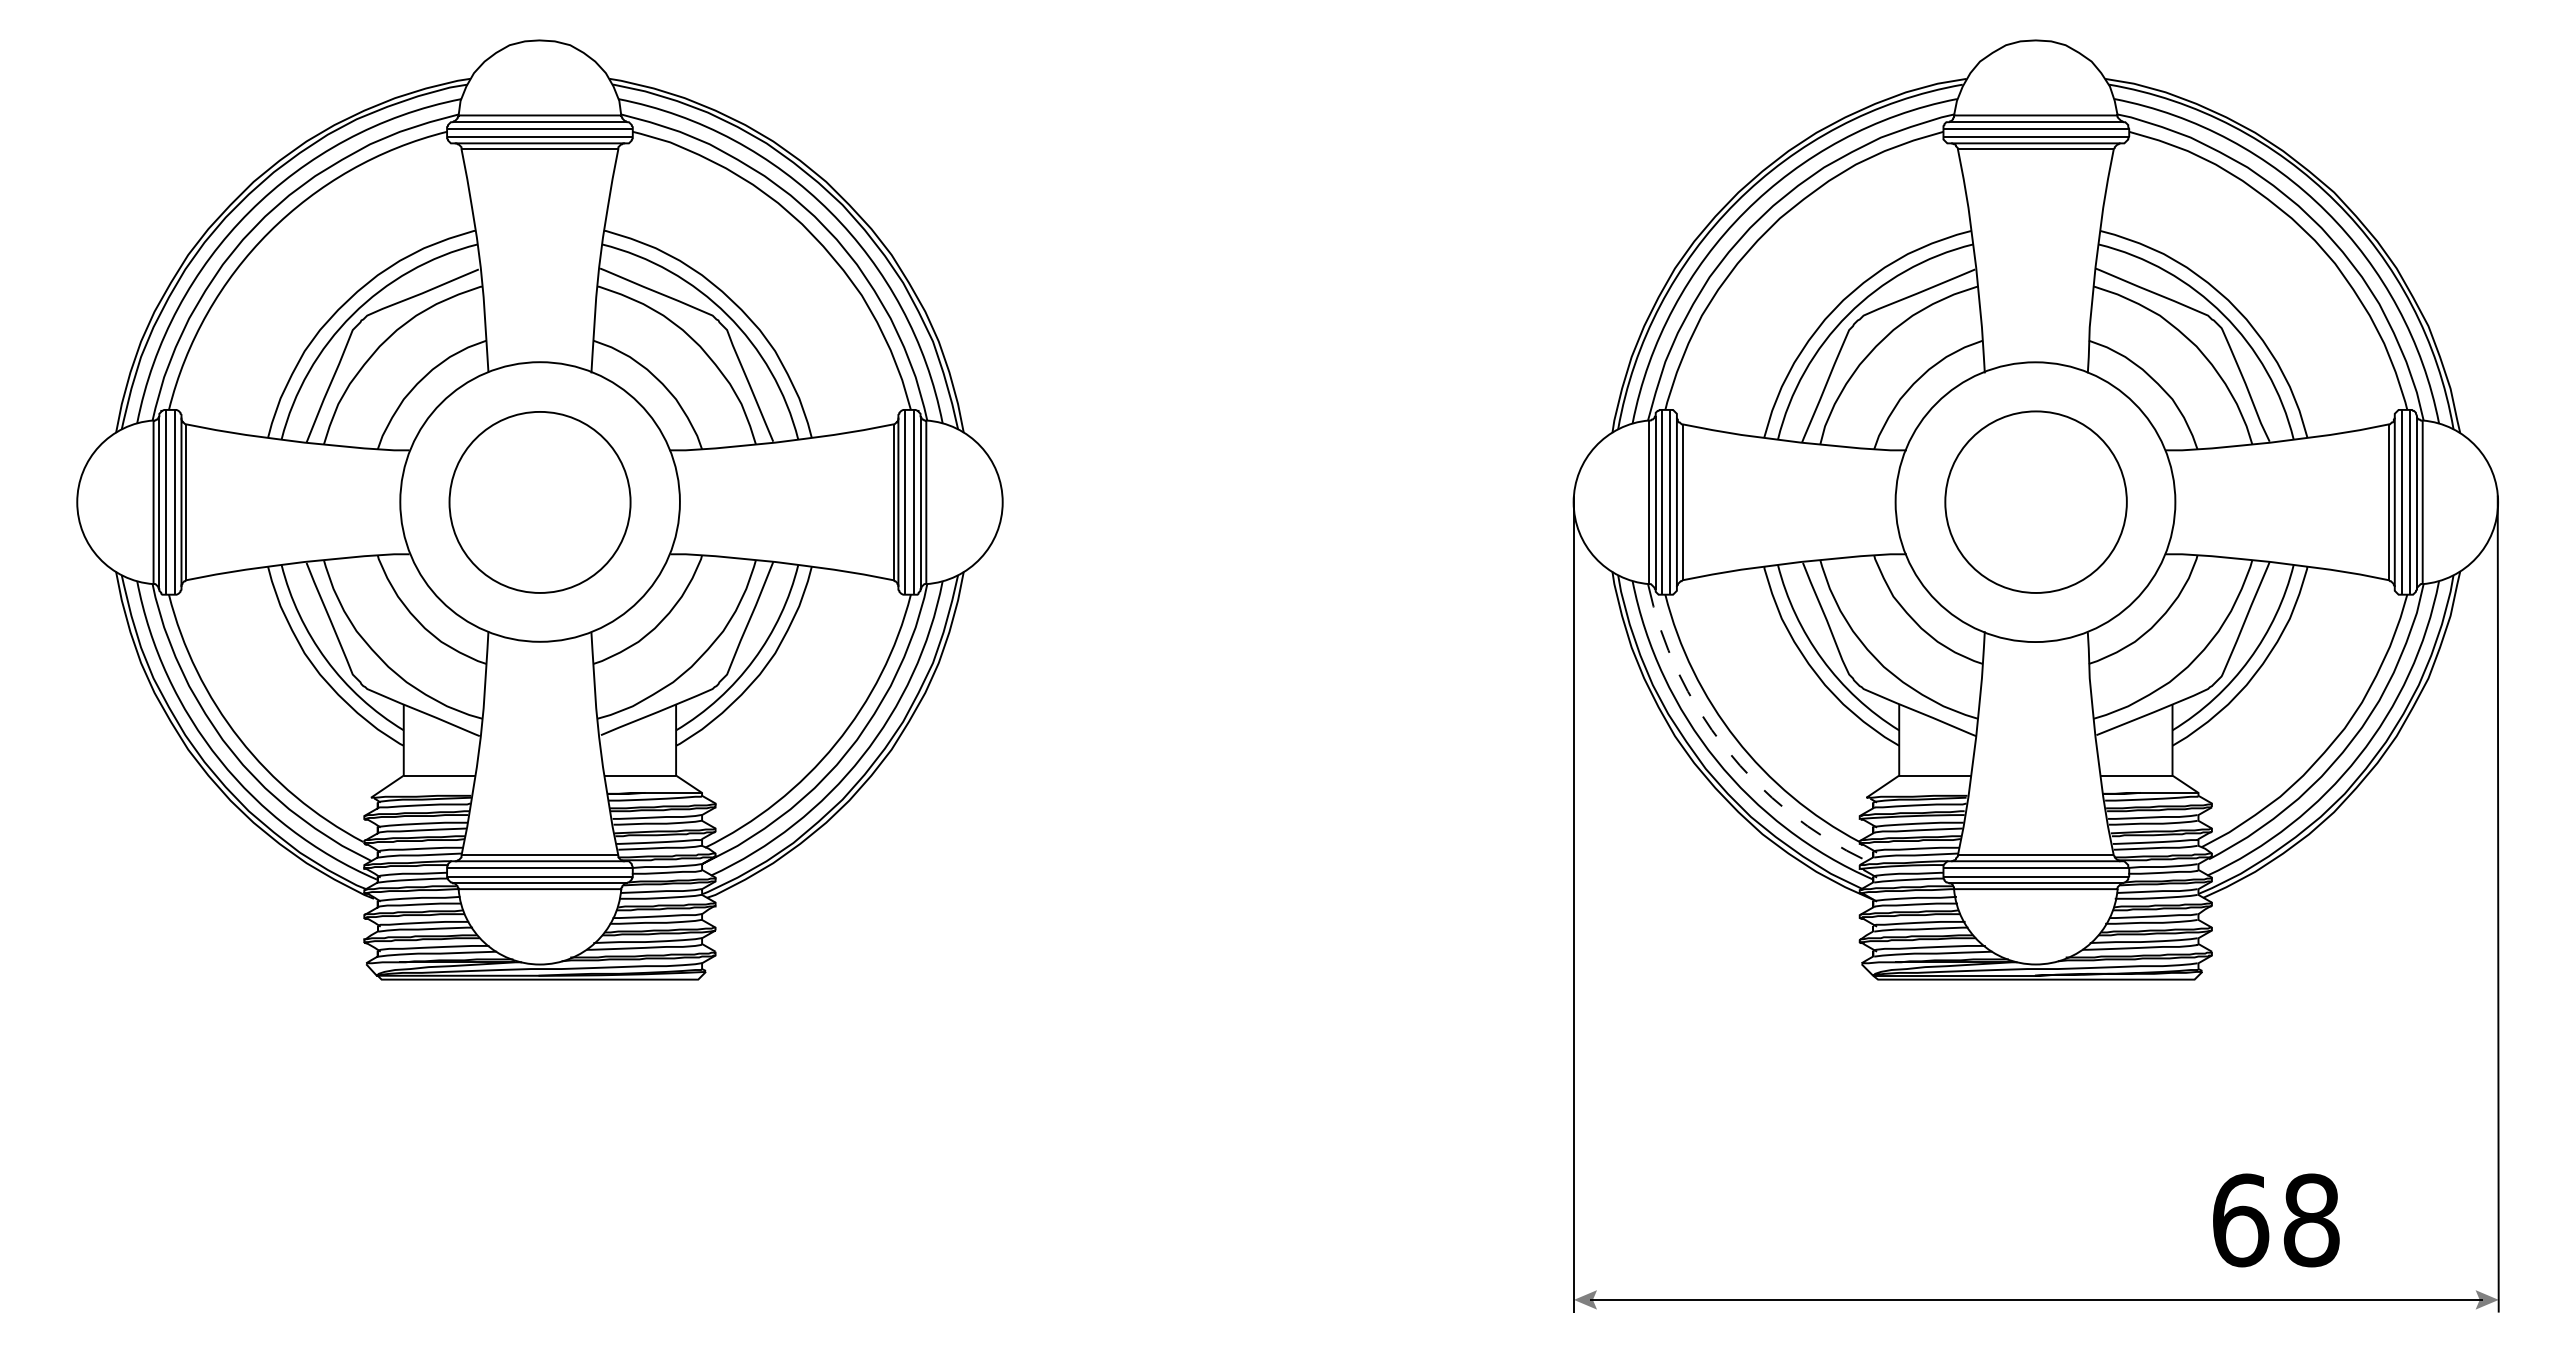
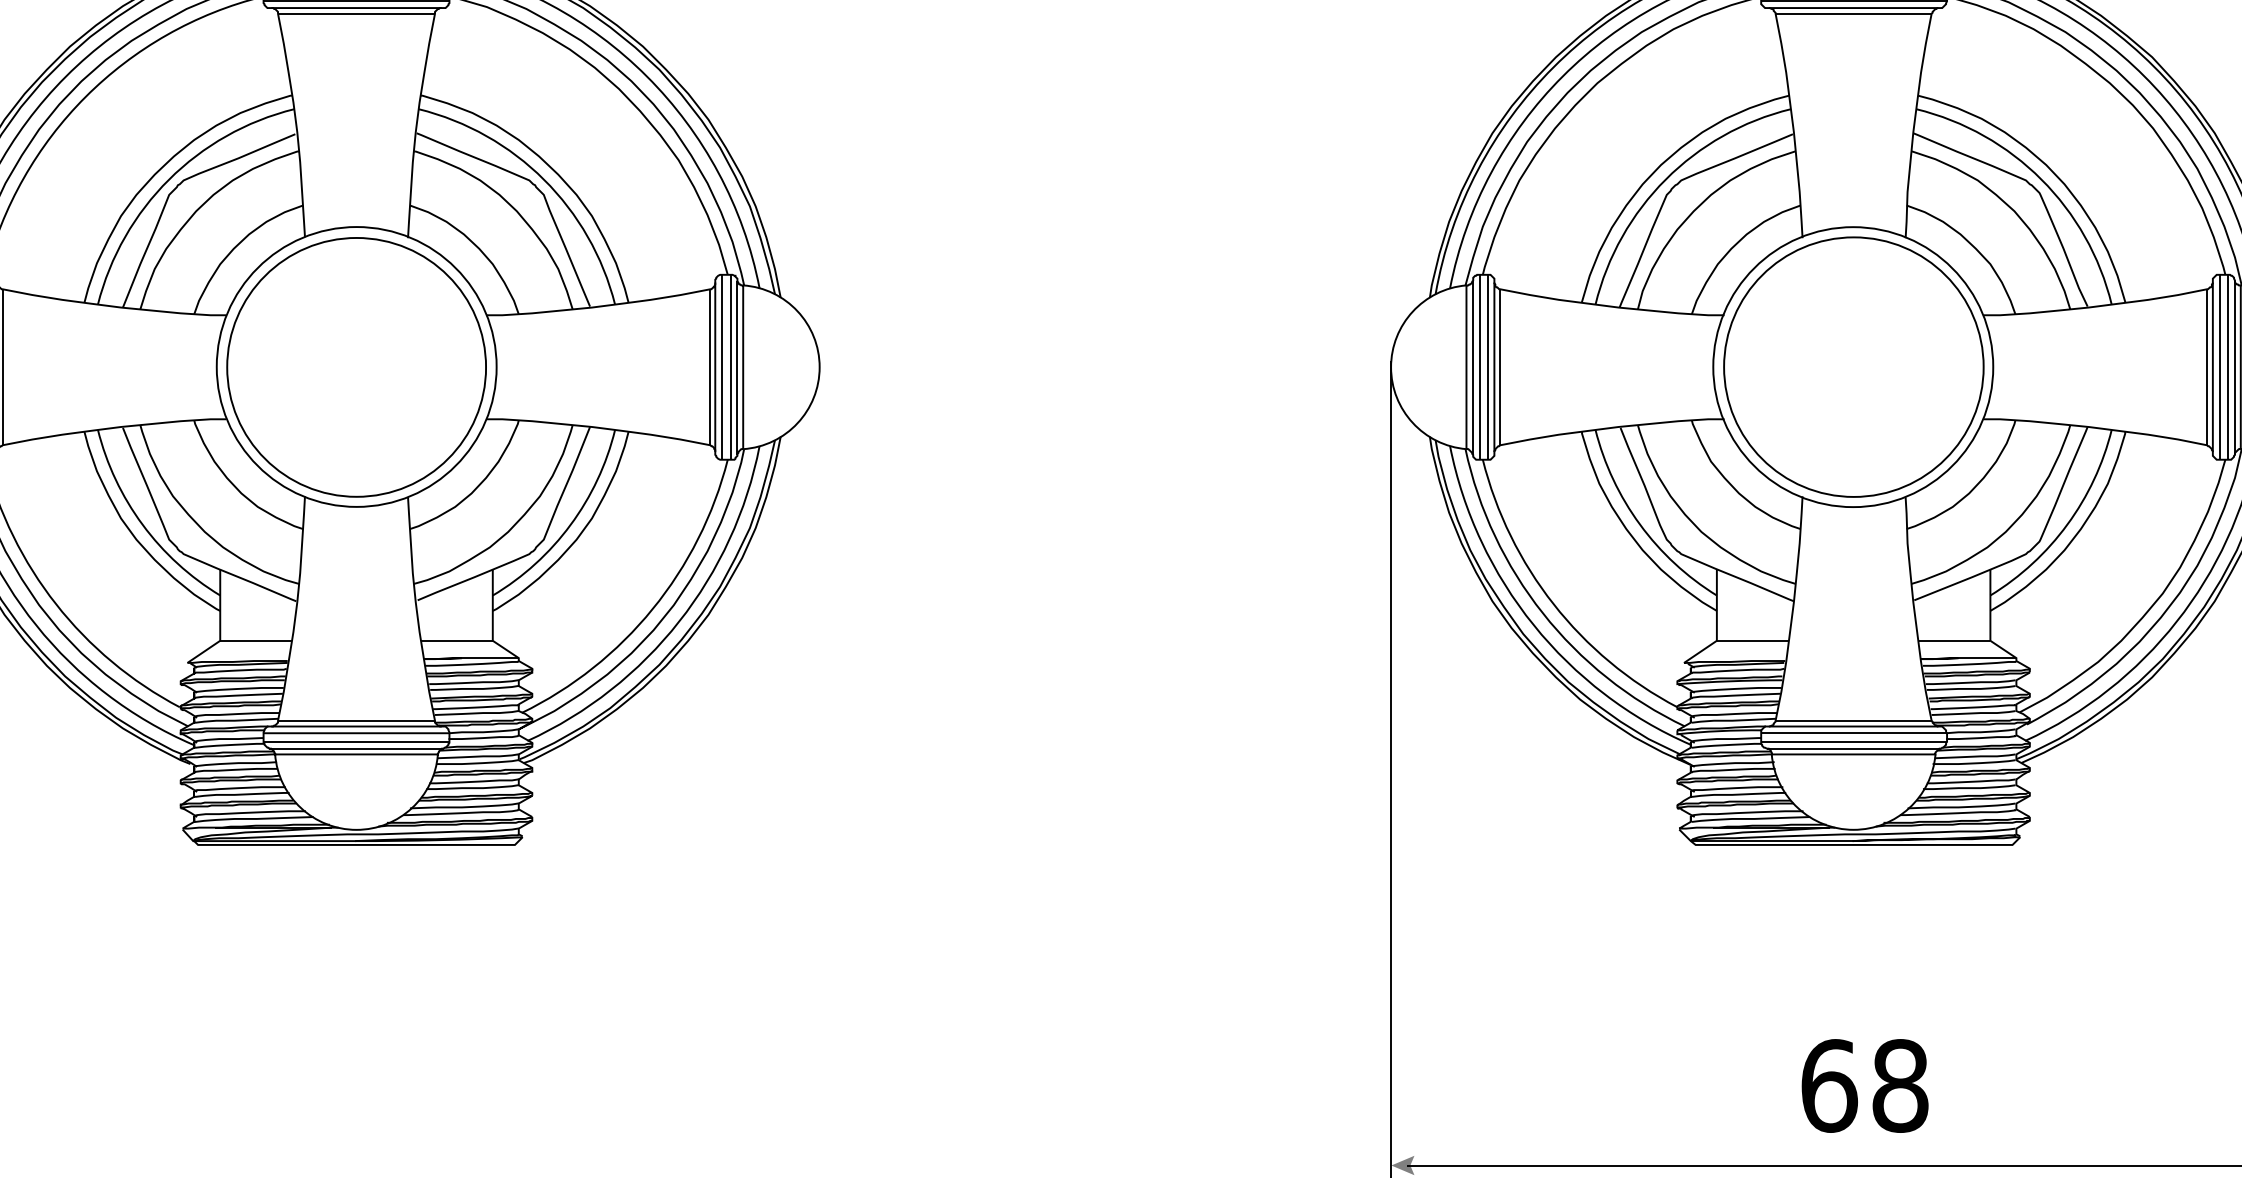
circle: (2035, 501) -> (1853, 366), size x1.43
circle: (539, 502) -> (356, 367), size x1.43
arc: (1725, 748) -> (1543, 613), dashed -> solid
text: (2276, 1220) -> (1865, 1086), moved

